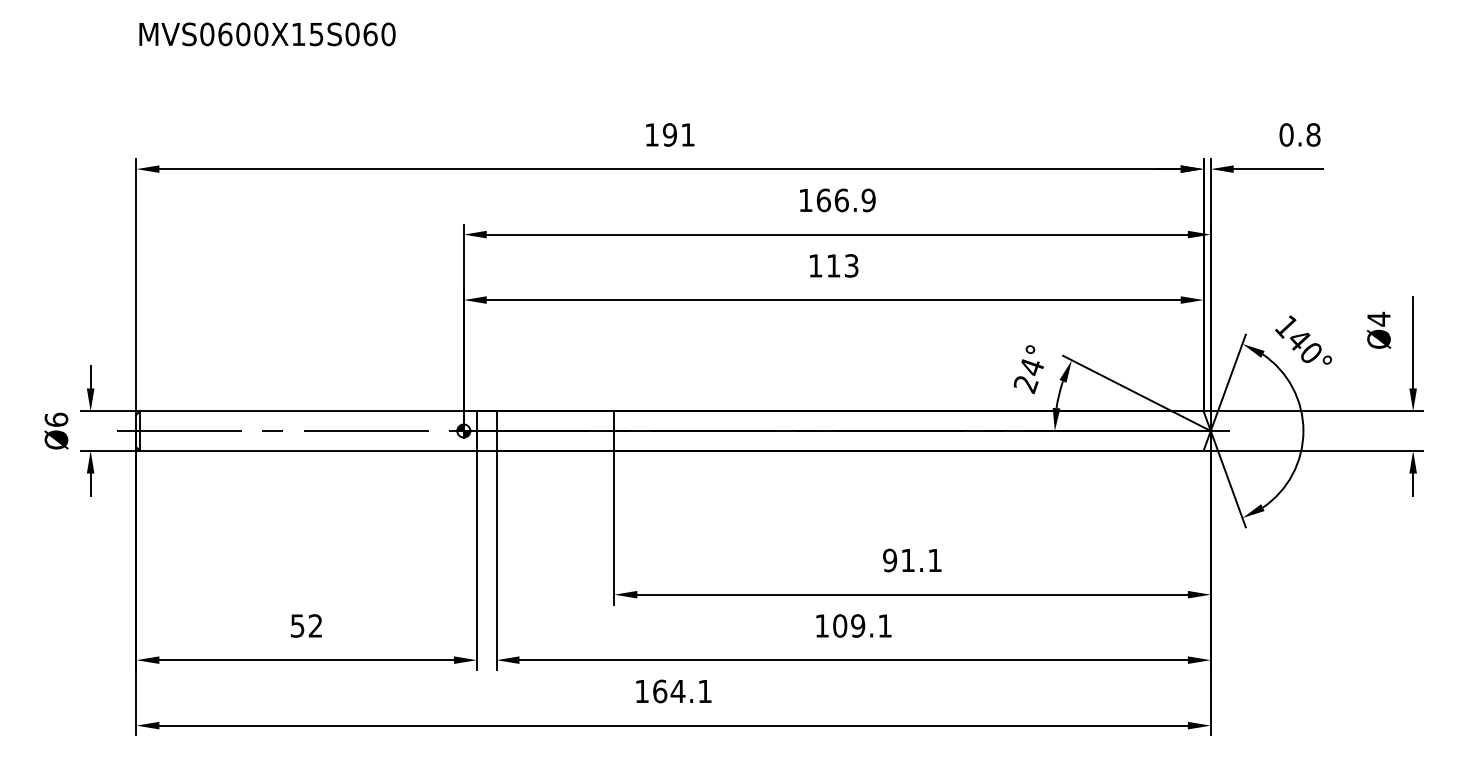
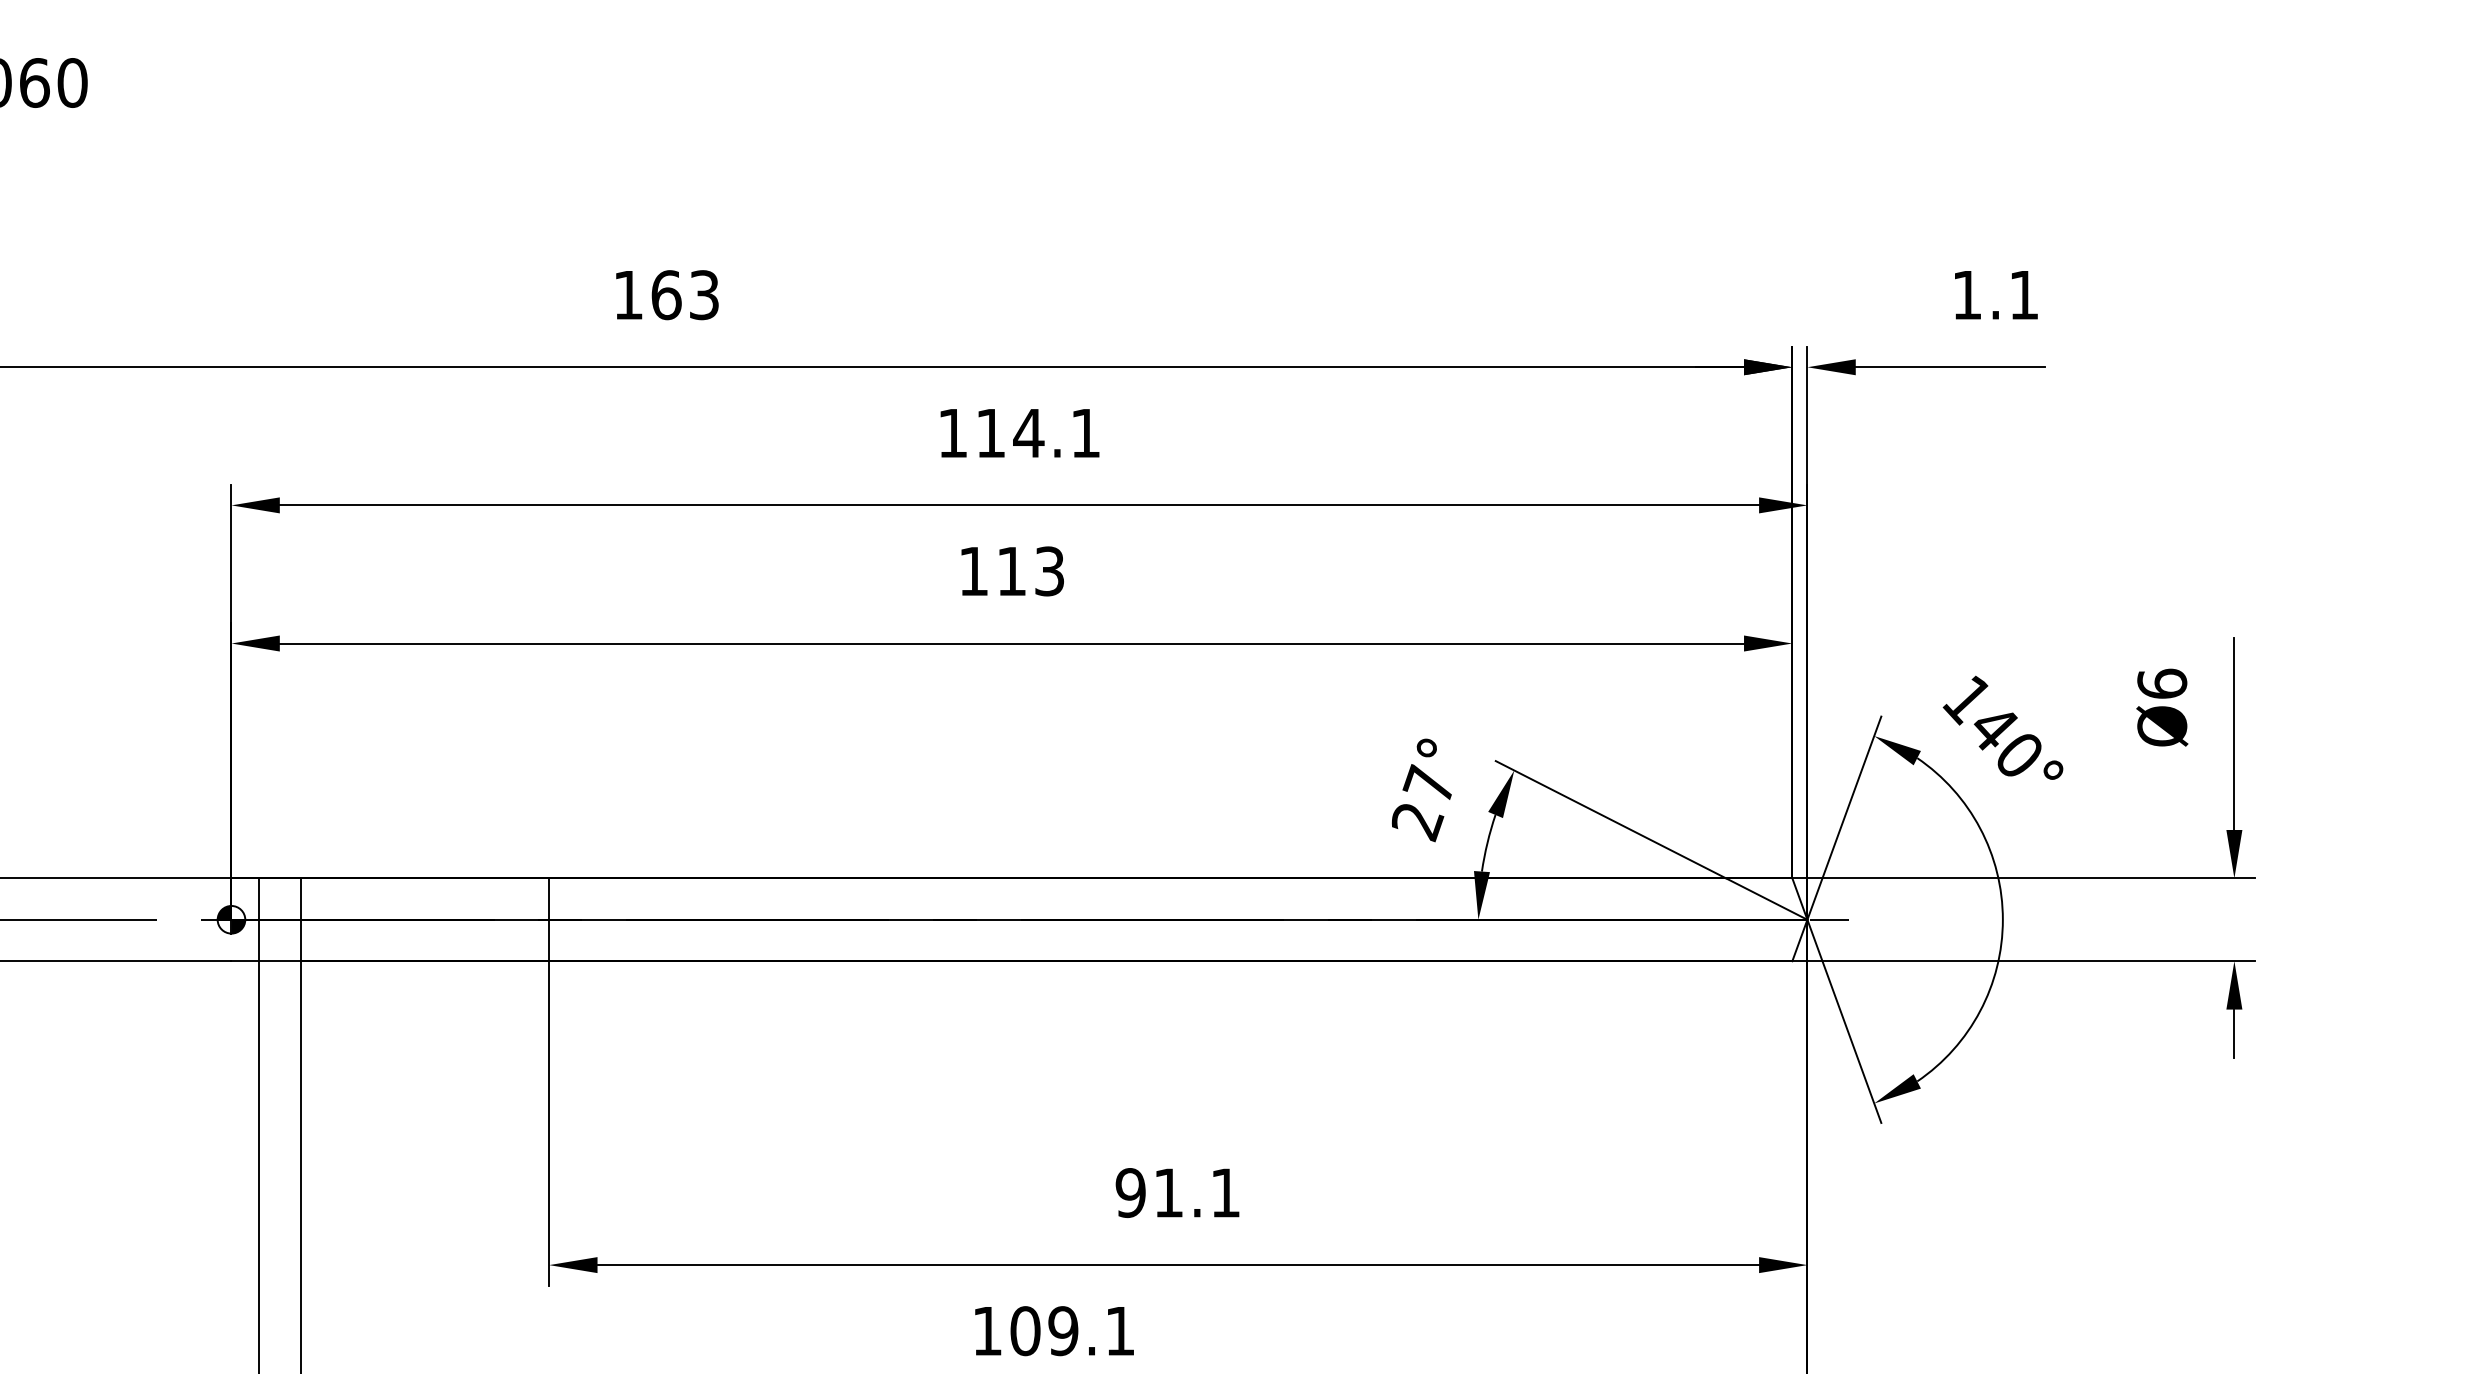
text: (678, 134) -> (684, 294), 191 -> 163
text: (1299, 134) -> (1994, 294), 0.8 -> 1.1
text: (845, 200) -> (1036, 433), 166.9 -> 114.1
text: (1378, 318) -> (2161, 682), Ø4 -> Ø6
text: (1031, 366) -> (1429, 783), 24° -> 27°

